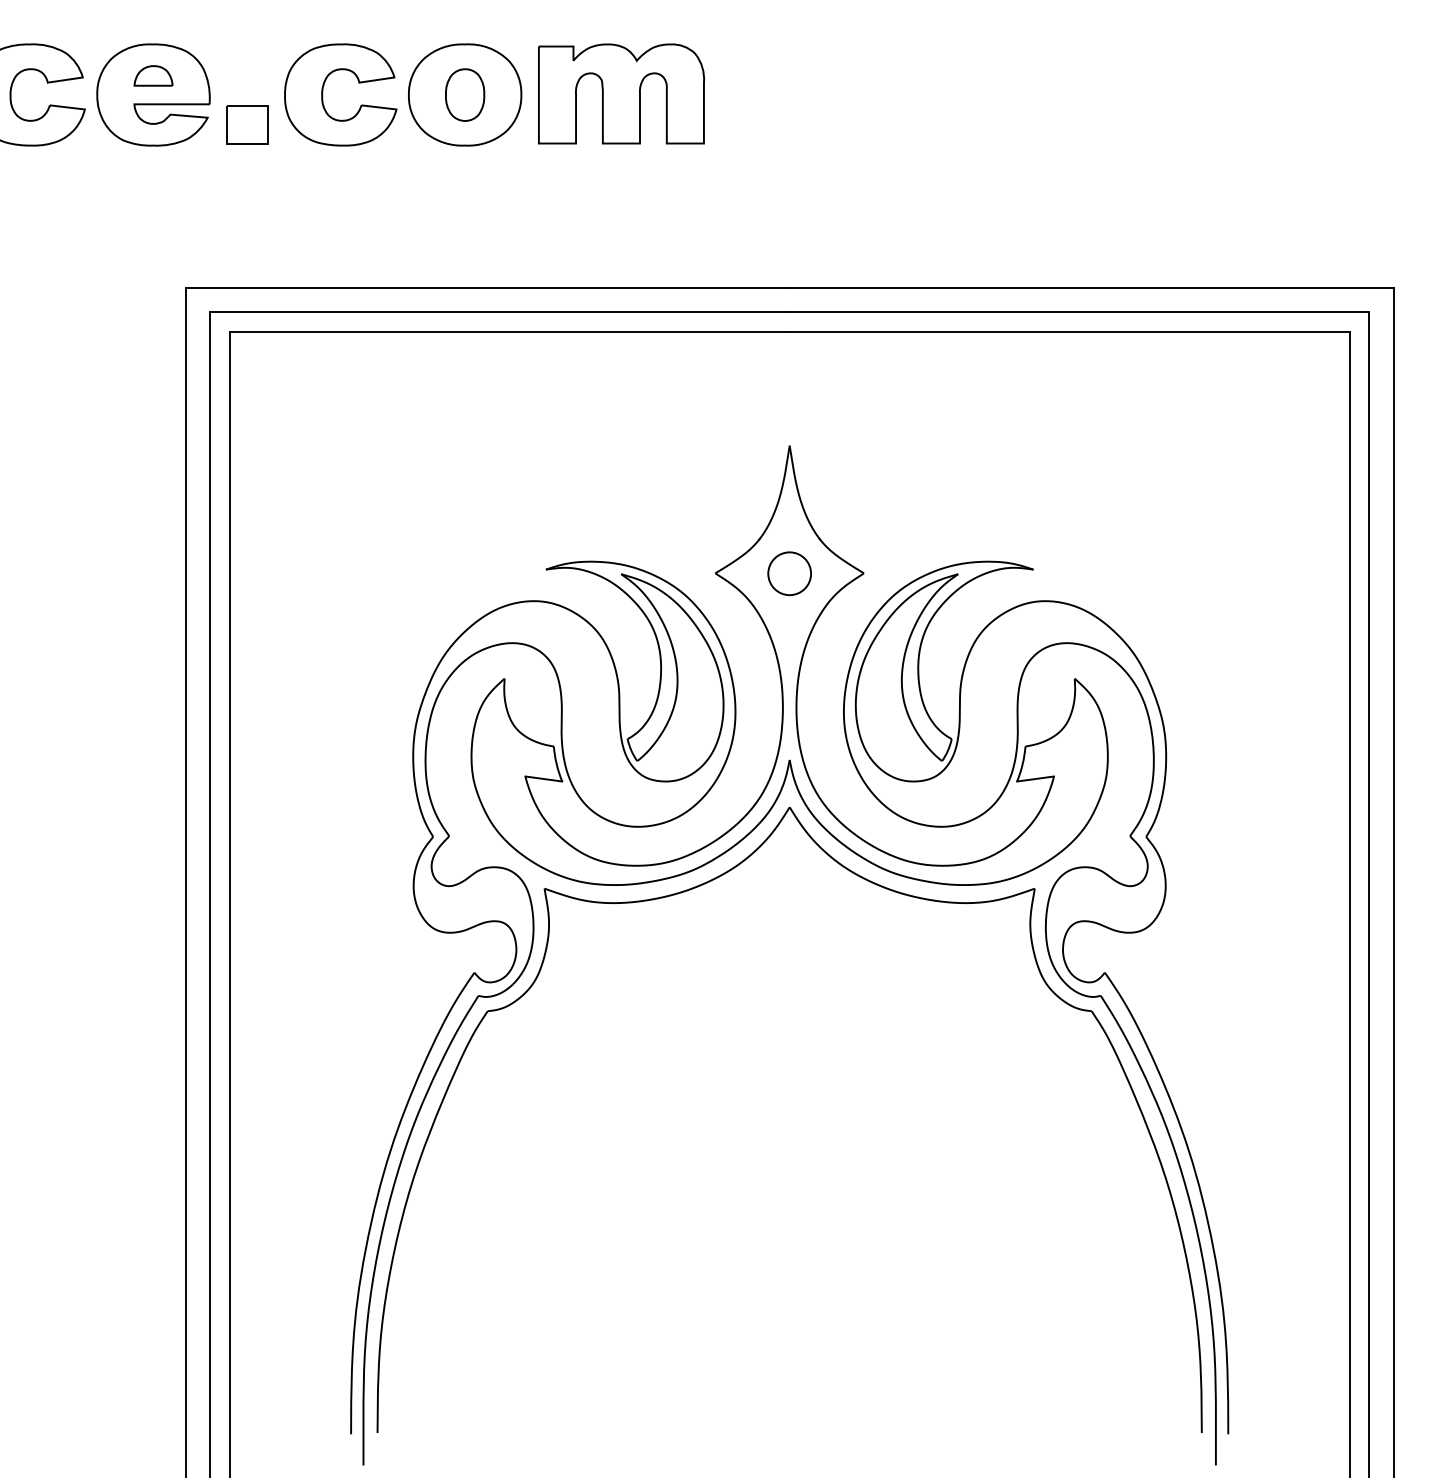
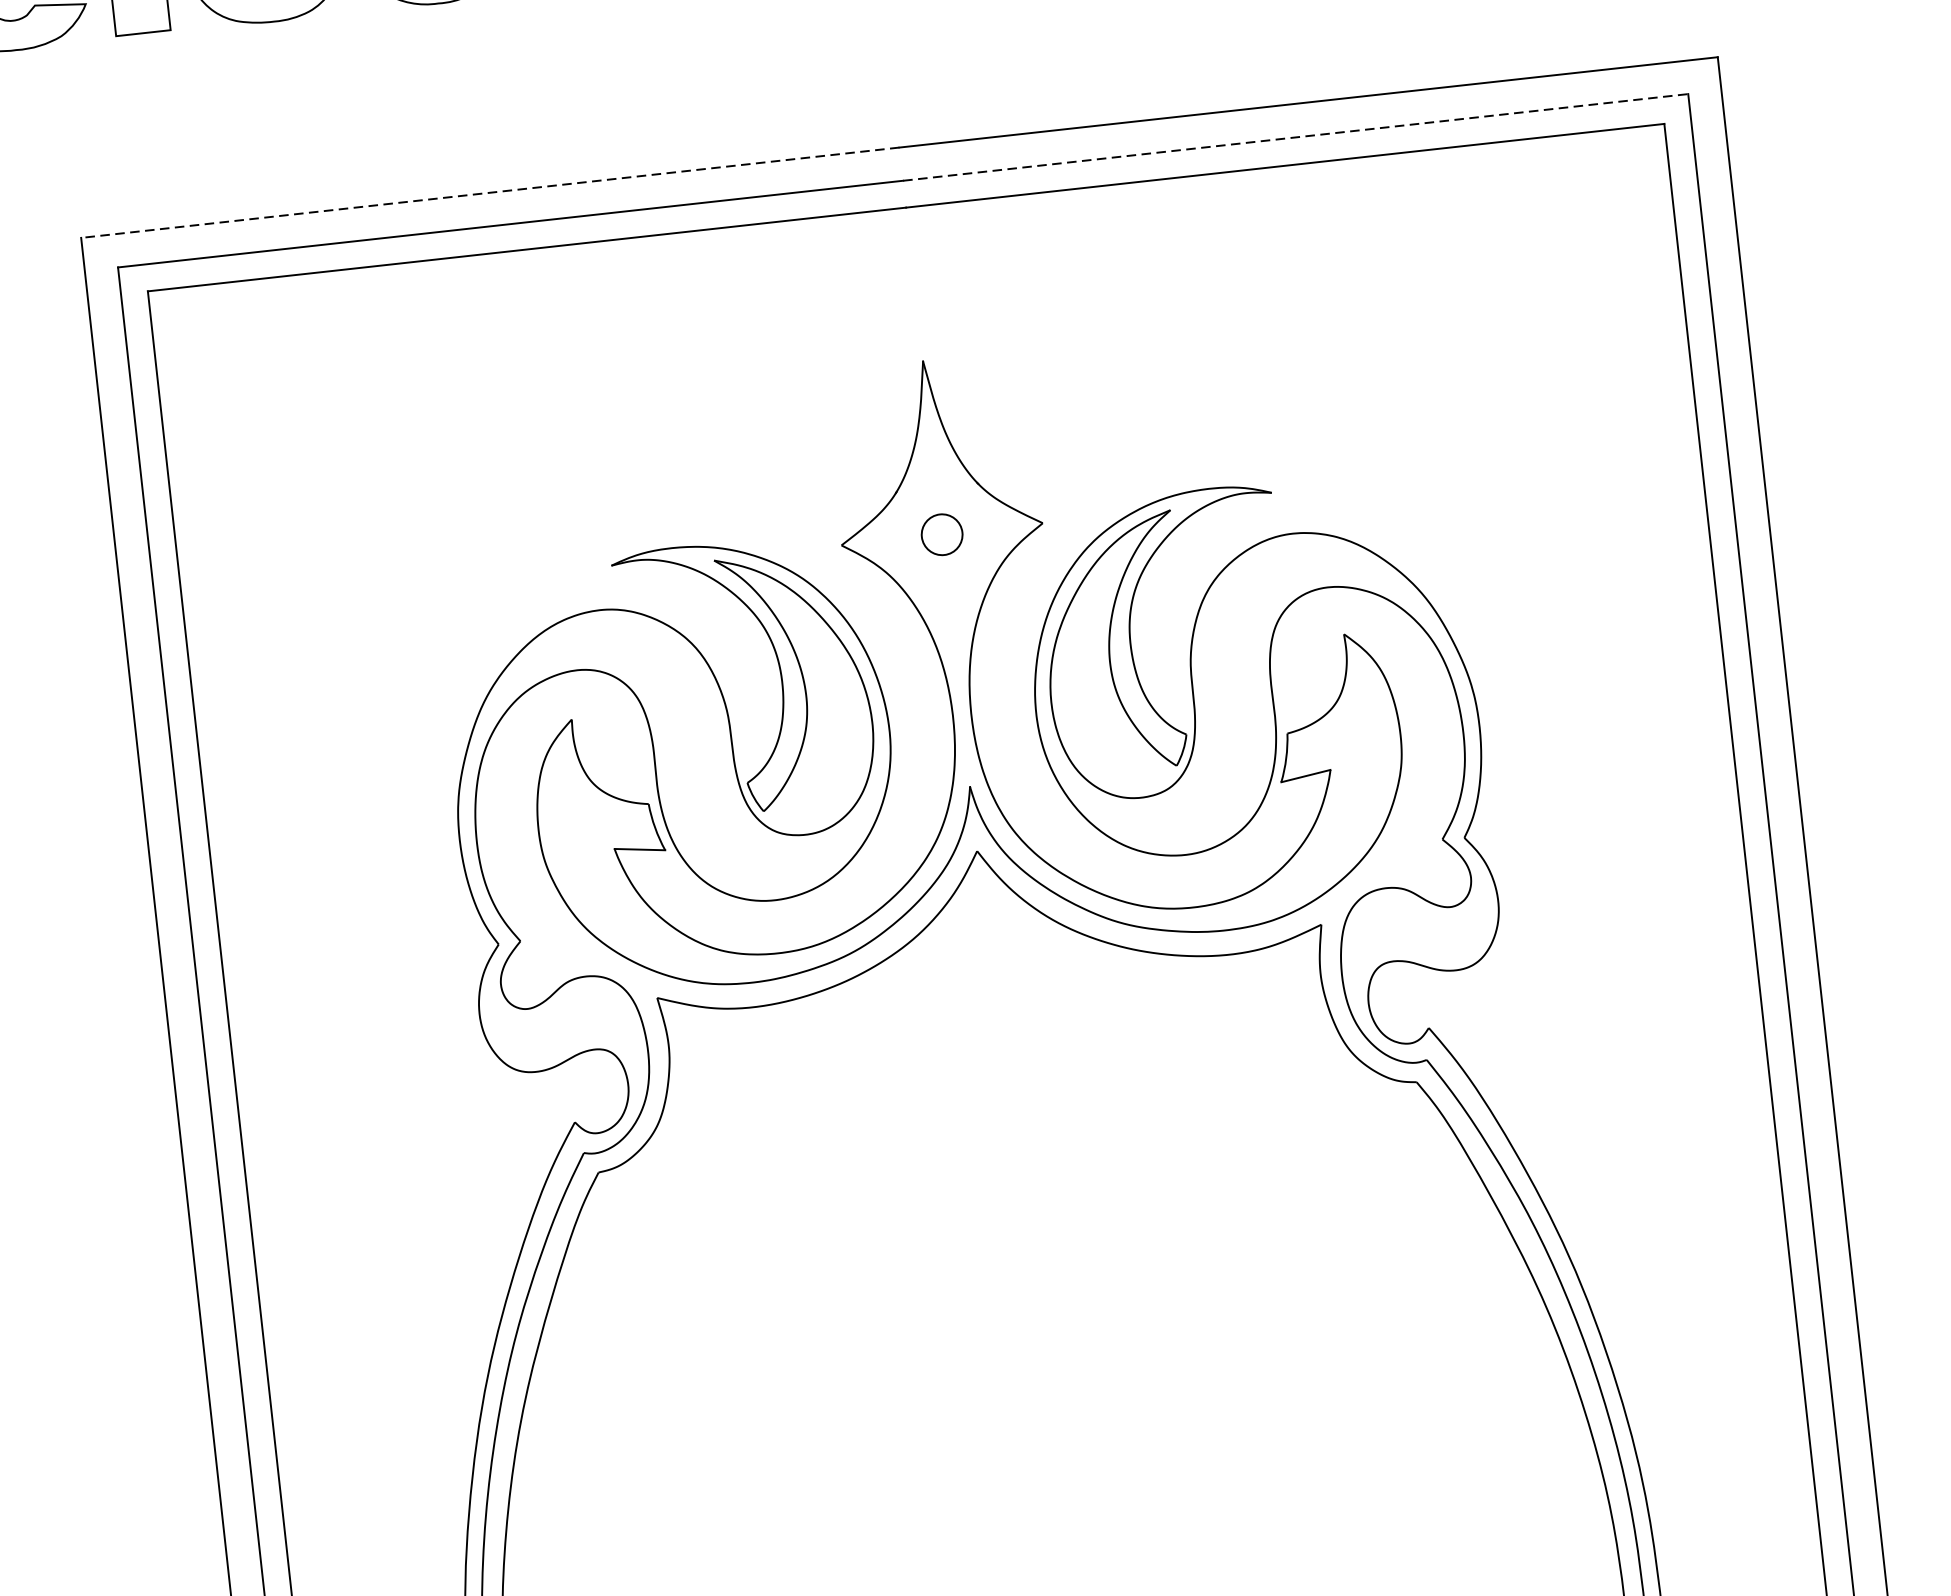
line: (487, 287) -> (490, 192), solid -> dashed
line: (1079, 312) -> (1295, 137), solid -> dashed
part: (789, 573) -> (941, 534), size x0.7

